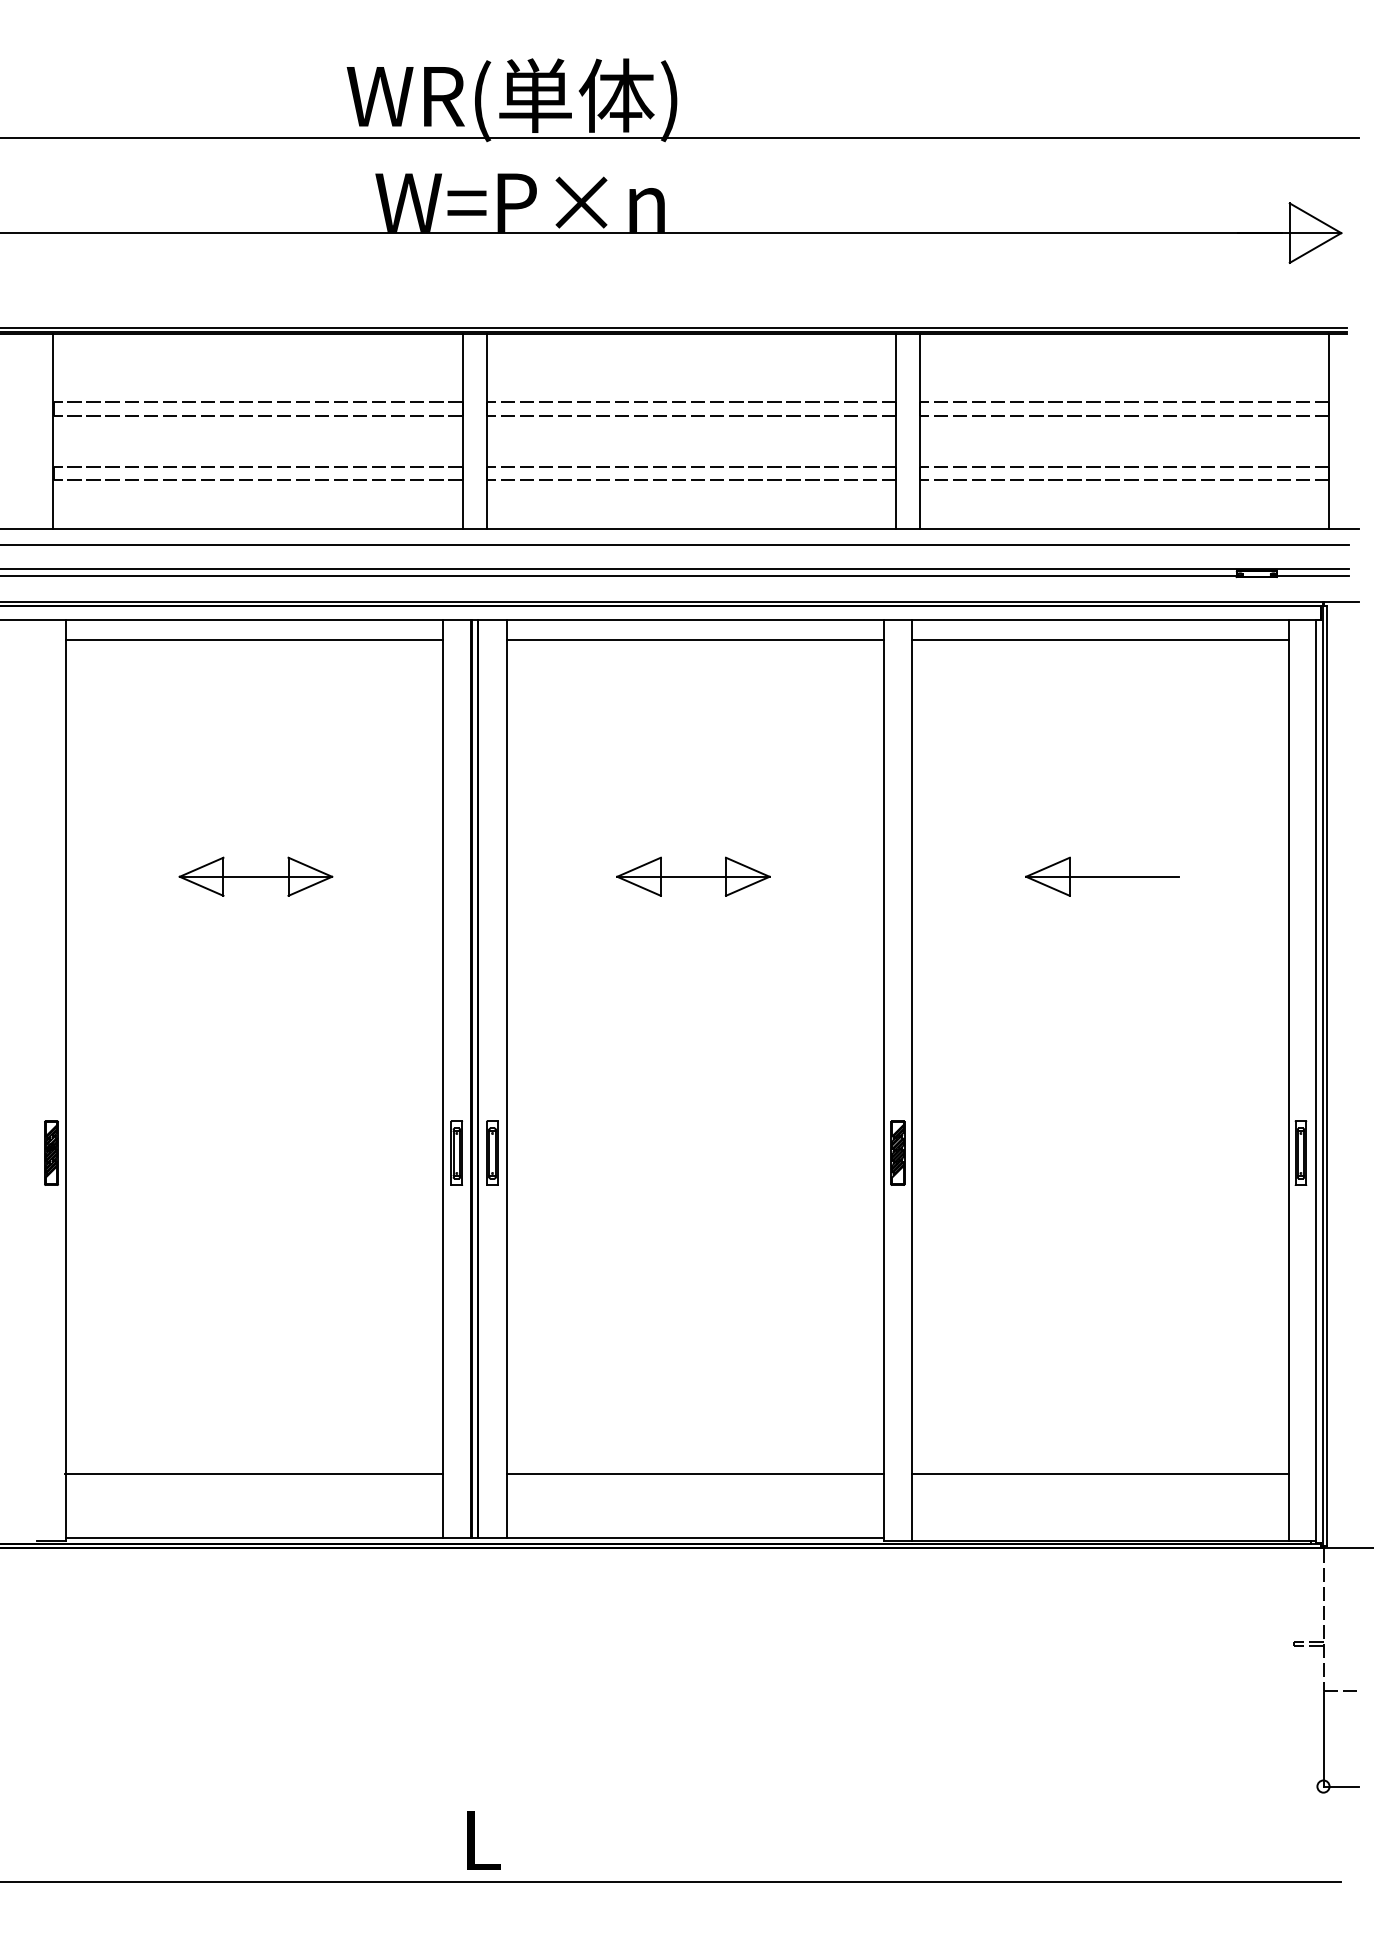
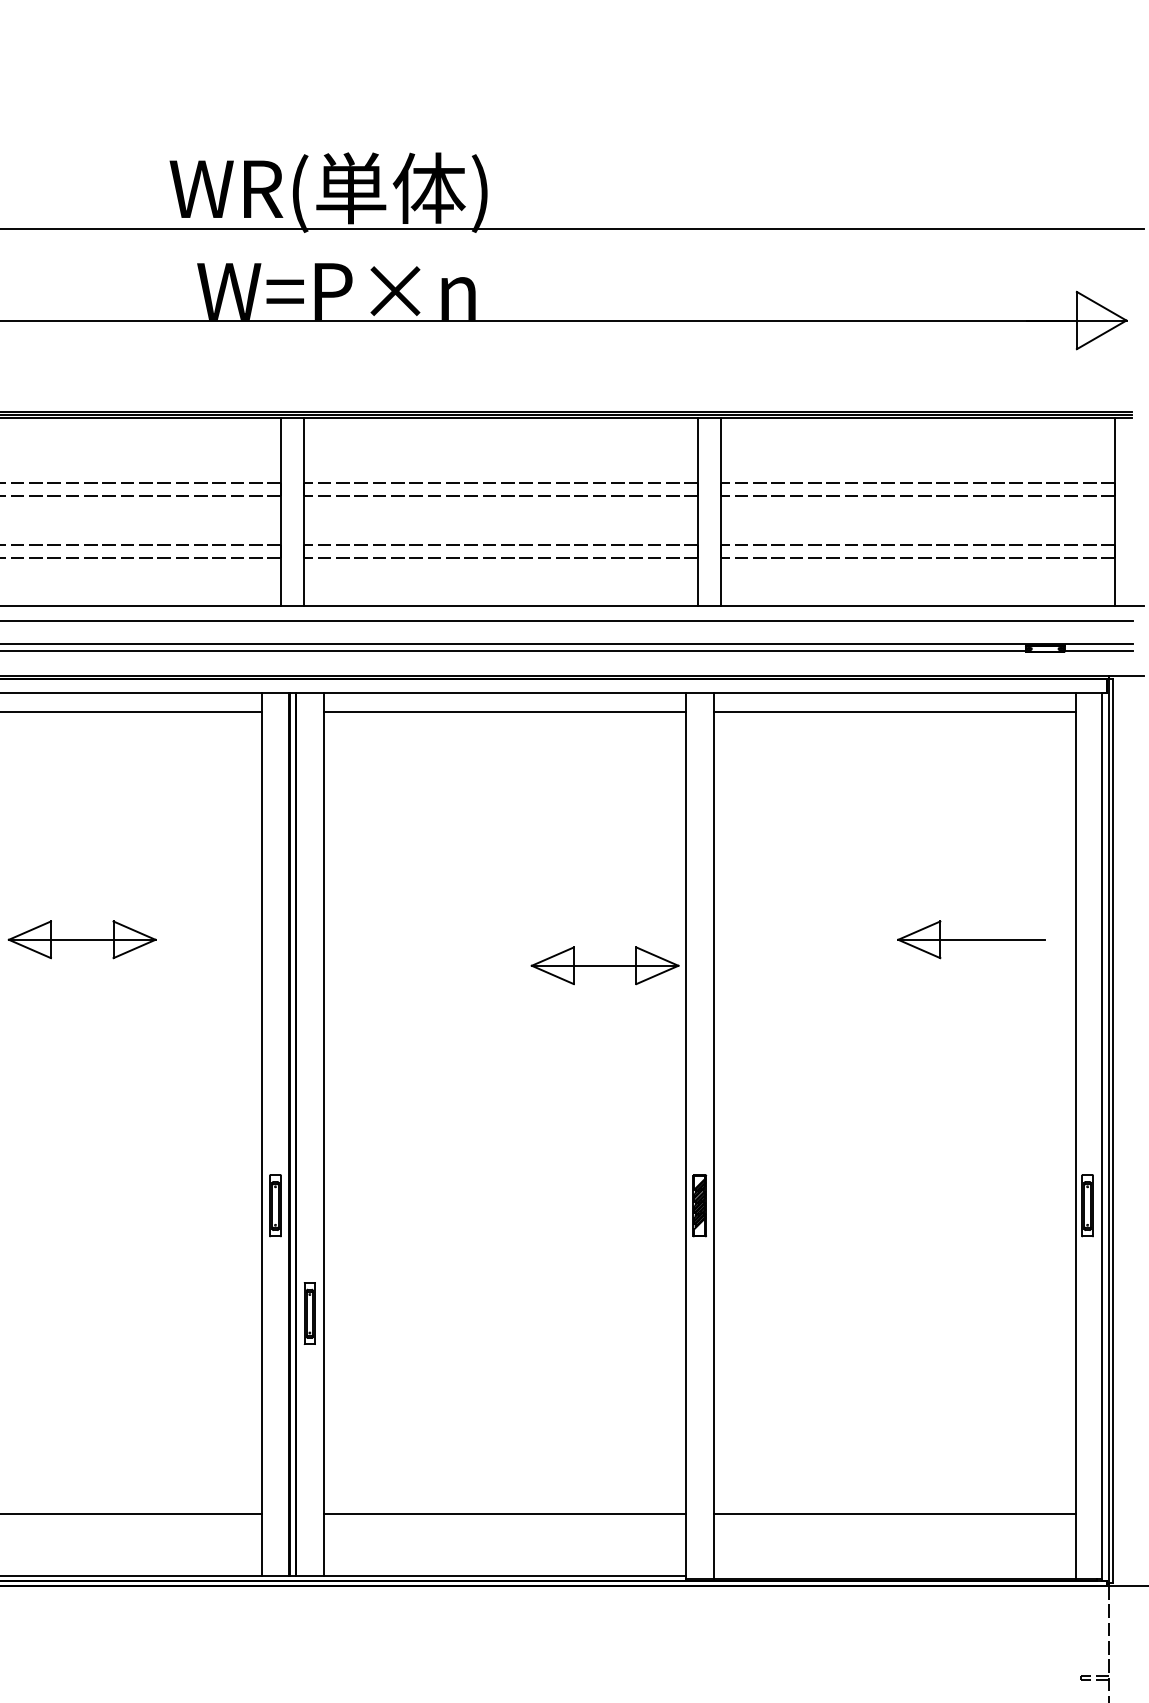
part: (693, 876) -> (605, 965), moved
part: (1102, 876) -> (971, 939), moved
part: (492, 1152) -> (309, 1312), moved

